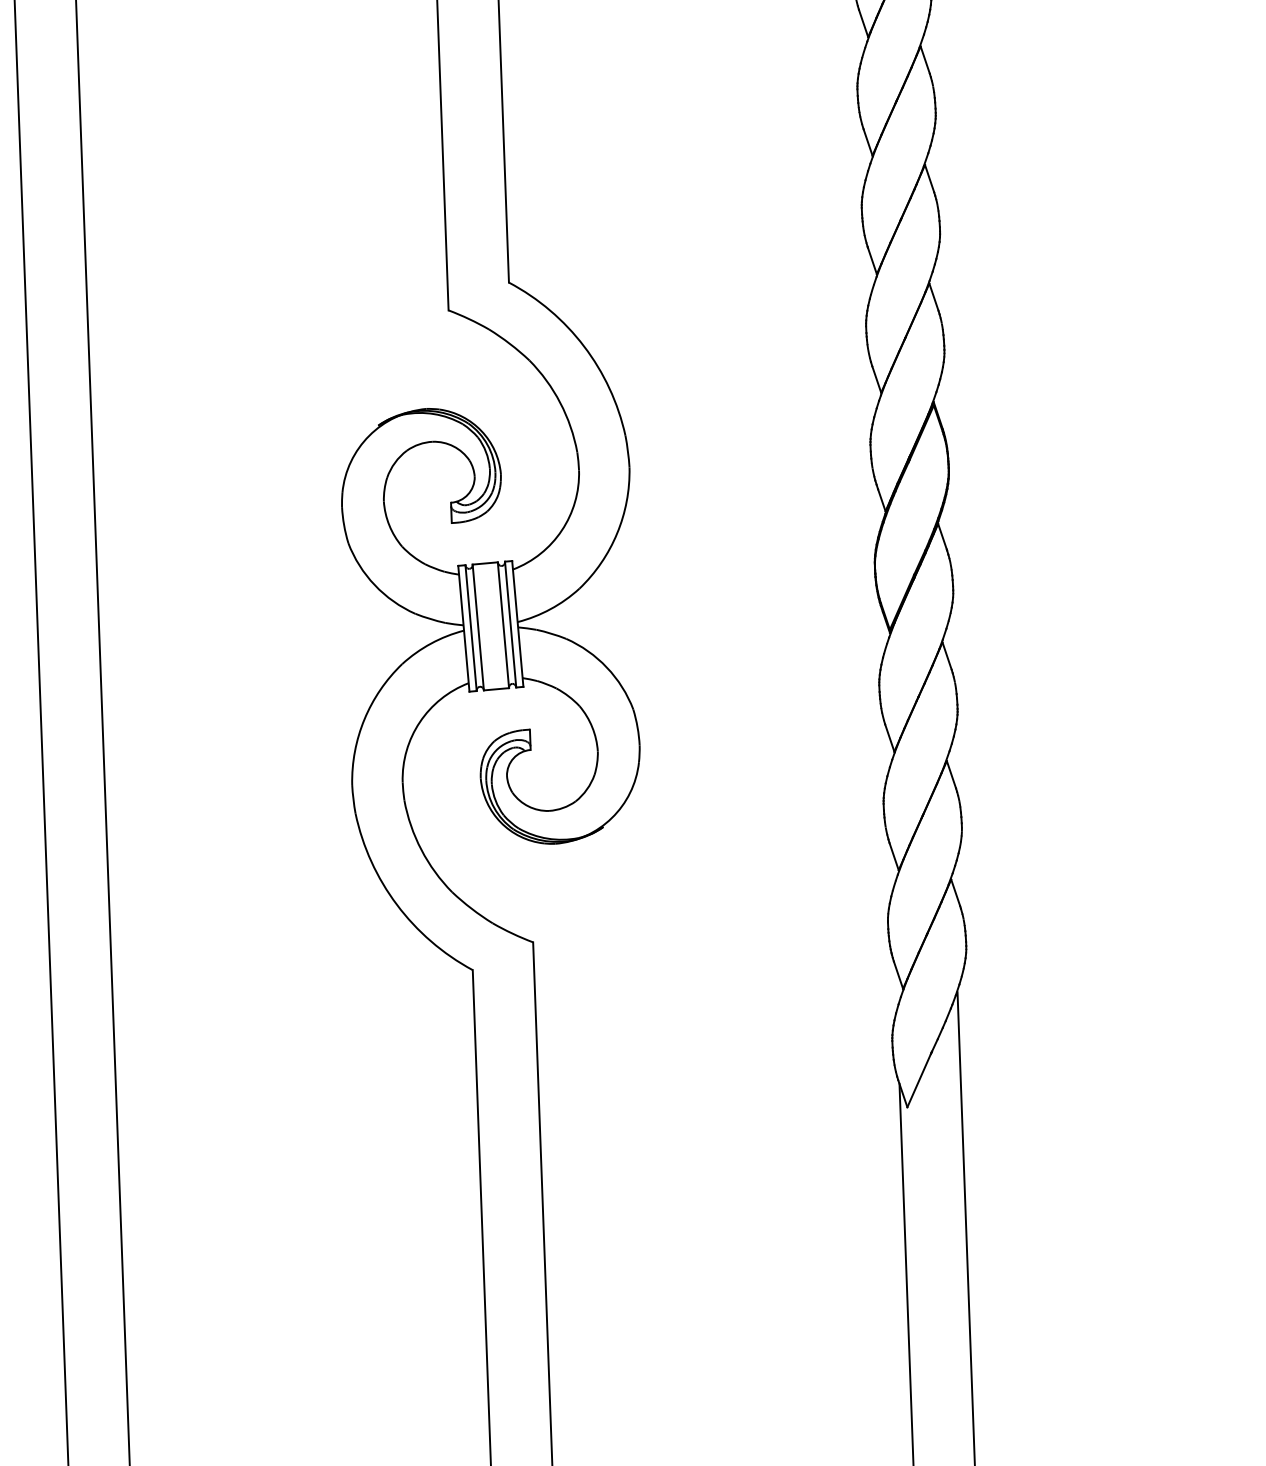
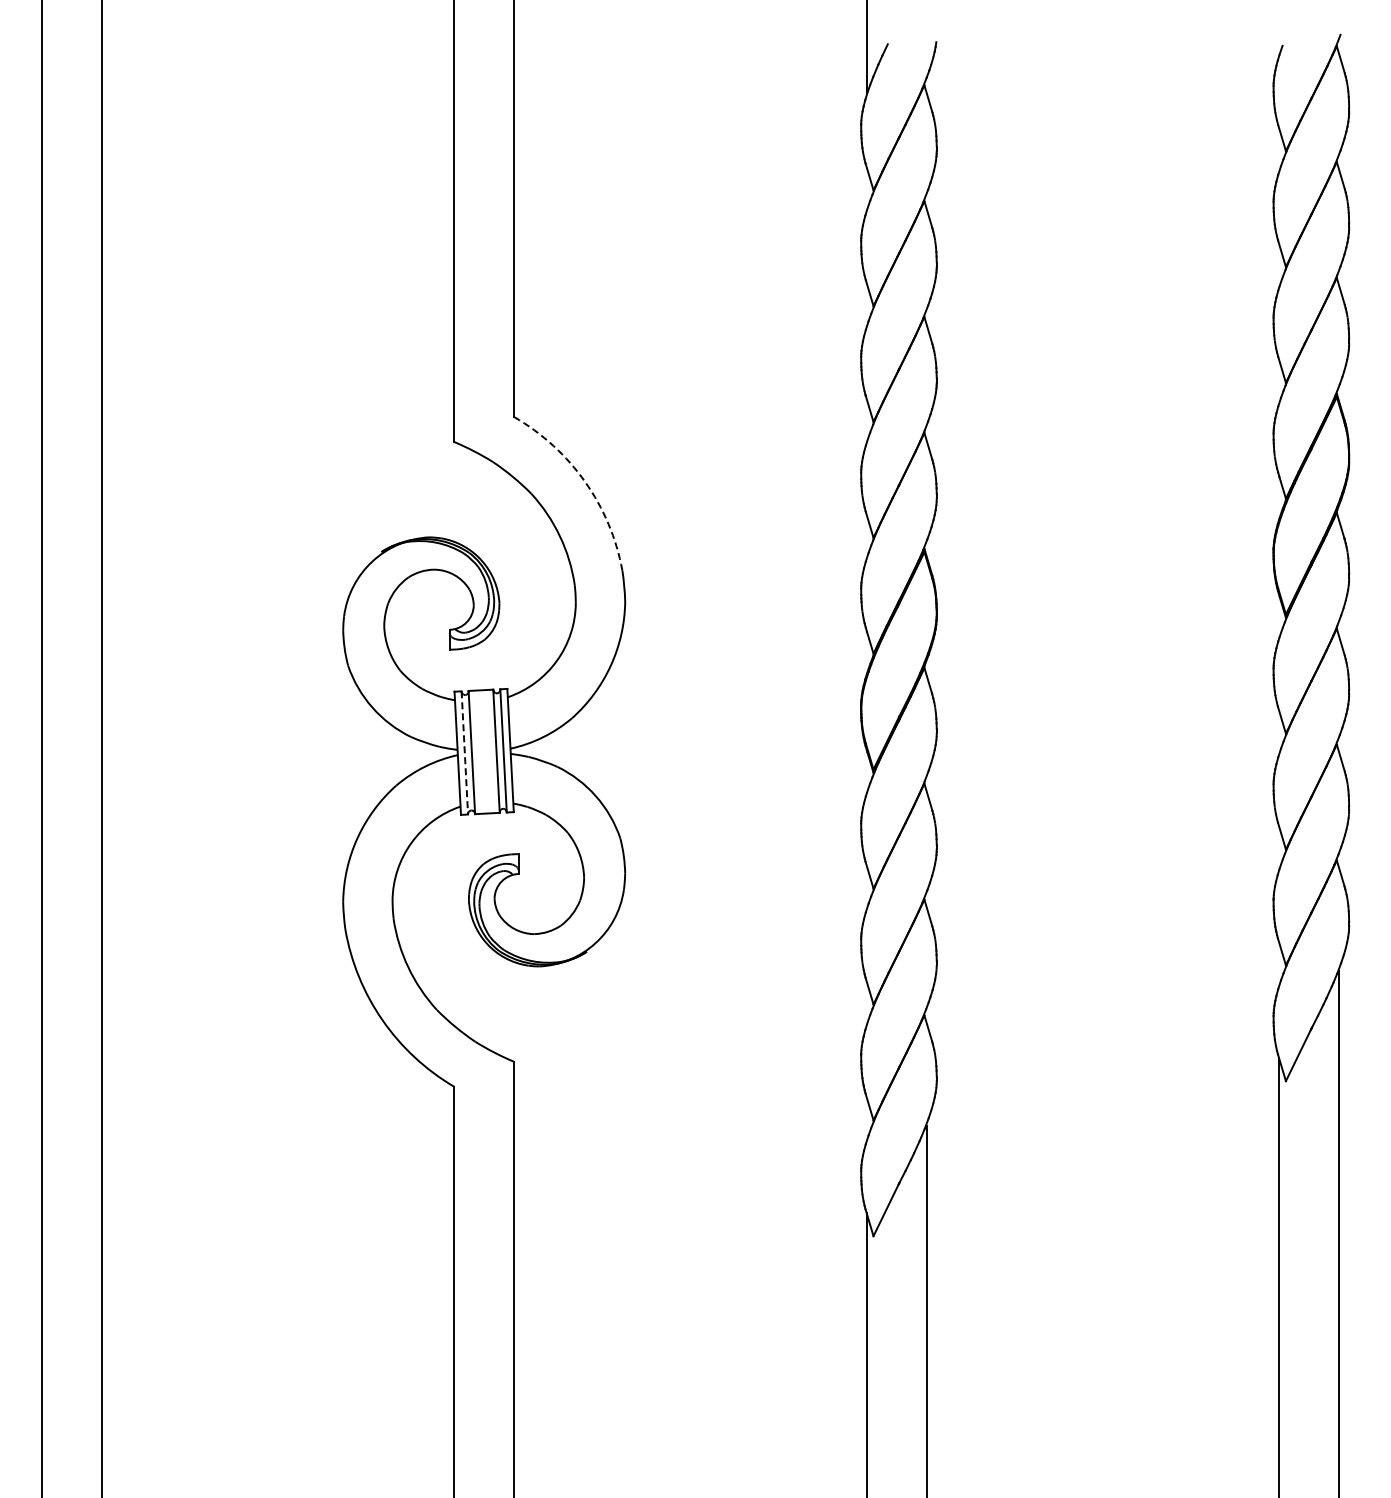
arc: (584, 345) -> (585, 481), solid -> dashed
line: (470, 627) -> (464, 752), solid -> dashed

